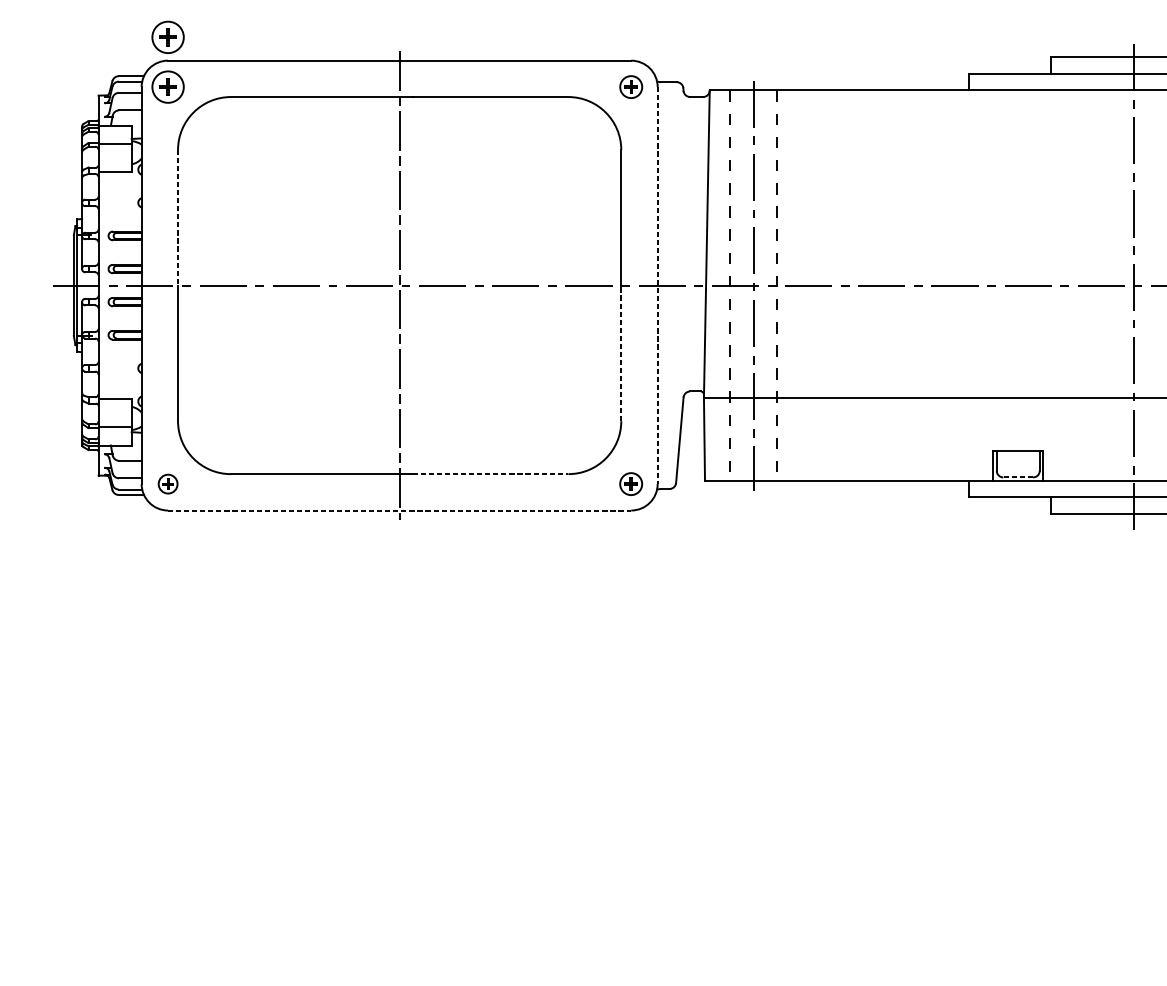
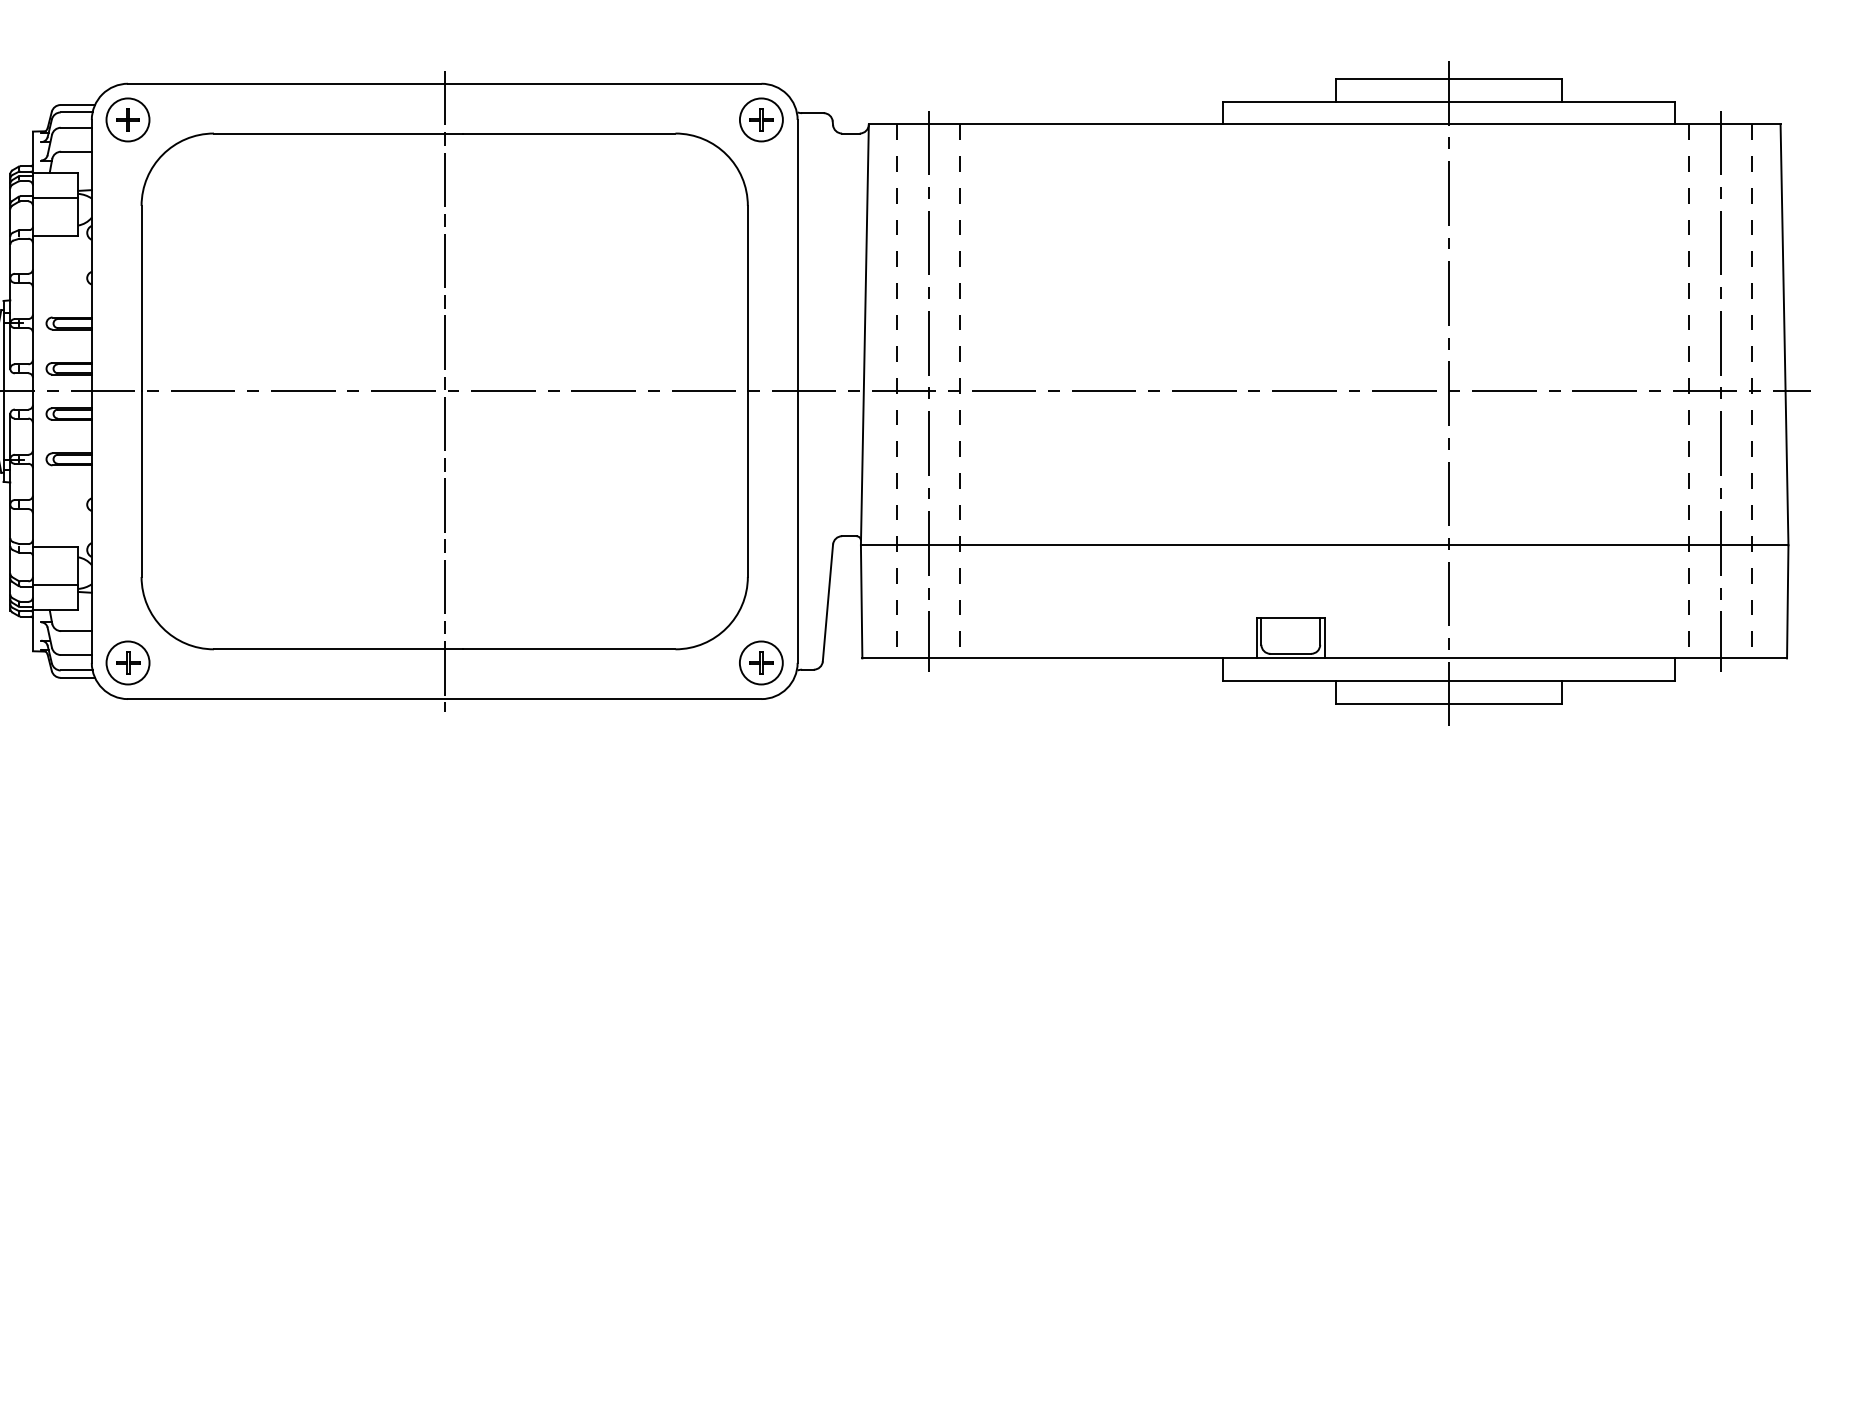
part: (167, 37) -> (127, 51), removed
part: (631, 86) -> (761, 119), size x1.43
line: (177, 217) -> (141, 298), dashed -> solid
line: (657, 285) -> (797, 391), dashed -> solid
line: (621, 353) -> (747, 484), dashed -> solid
line: (490, 474) -> (569, 649), dashed -> solid
line: (1018, 477) -> (1290, 653), dashed -> solid
part: (167, 483) -> (127, 662), size x1.67
part: (631, 483) -> (761, 662), size x1.43
line: (399, 510) -> (444, 699), dashed -> solid

